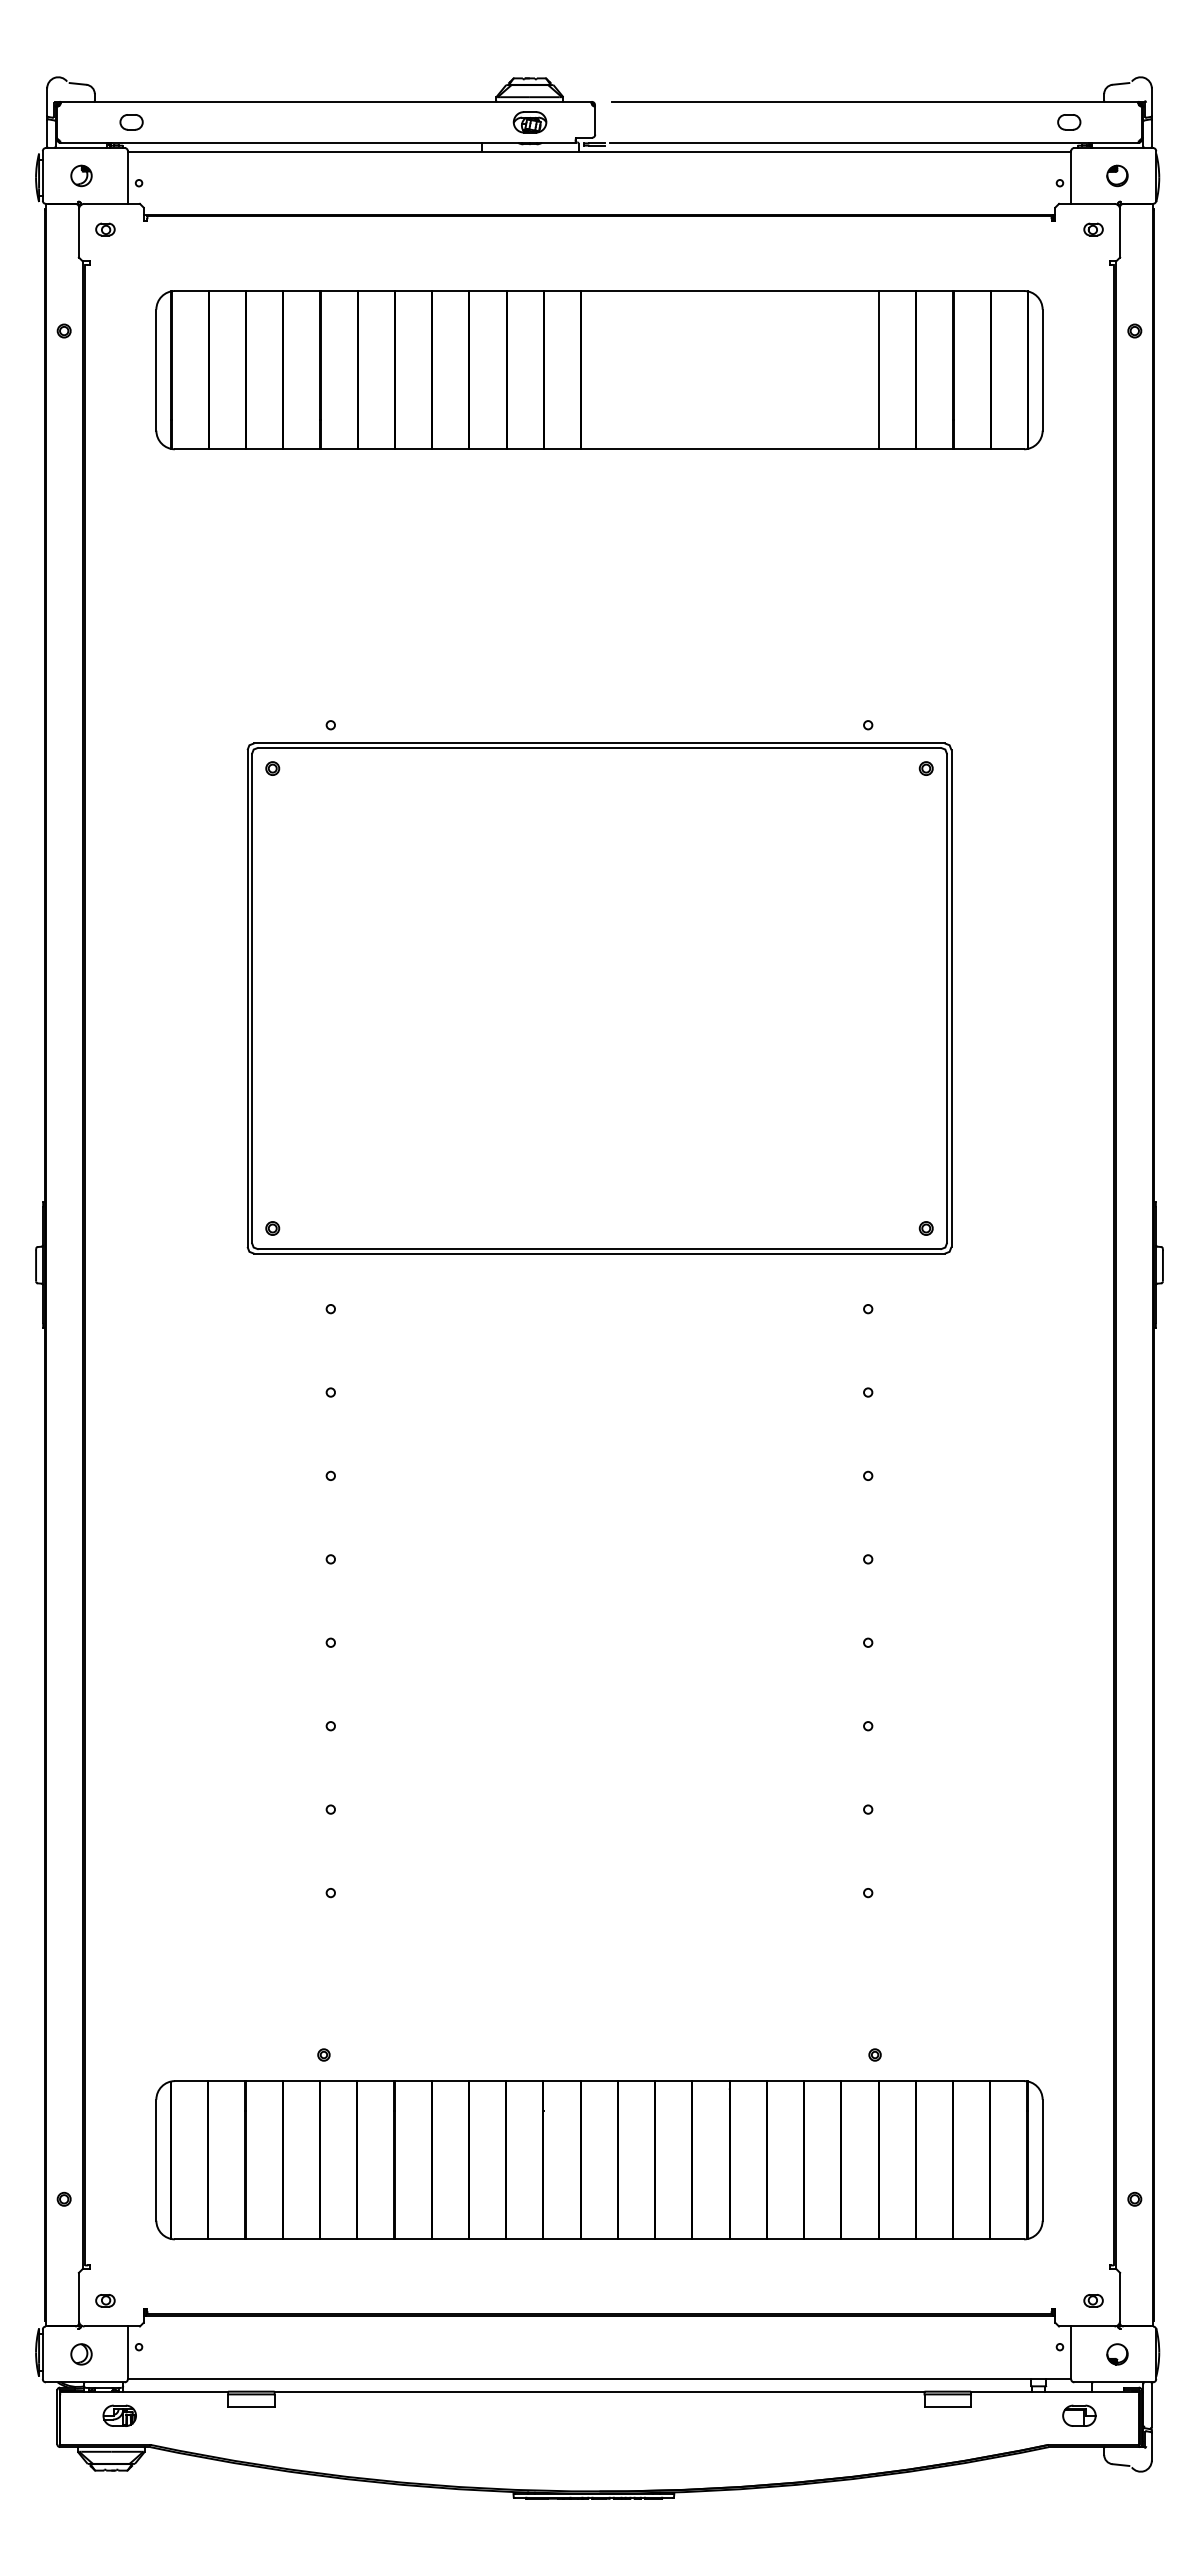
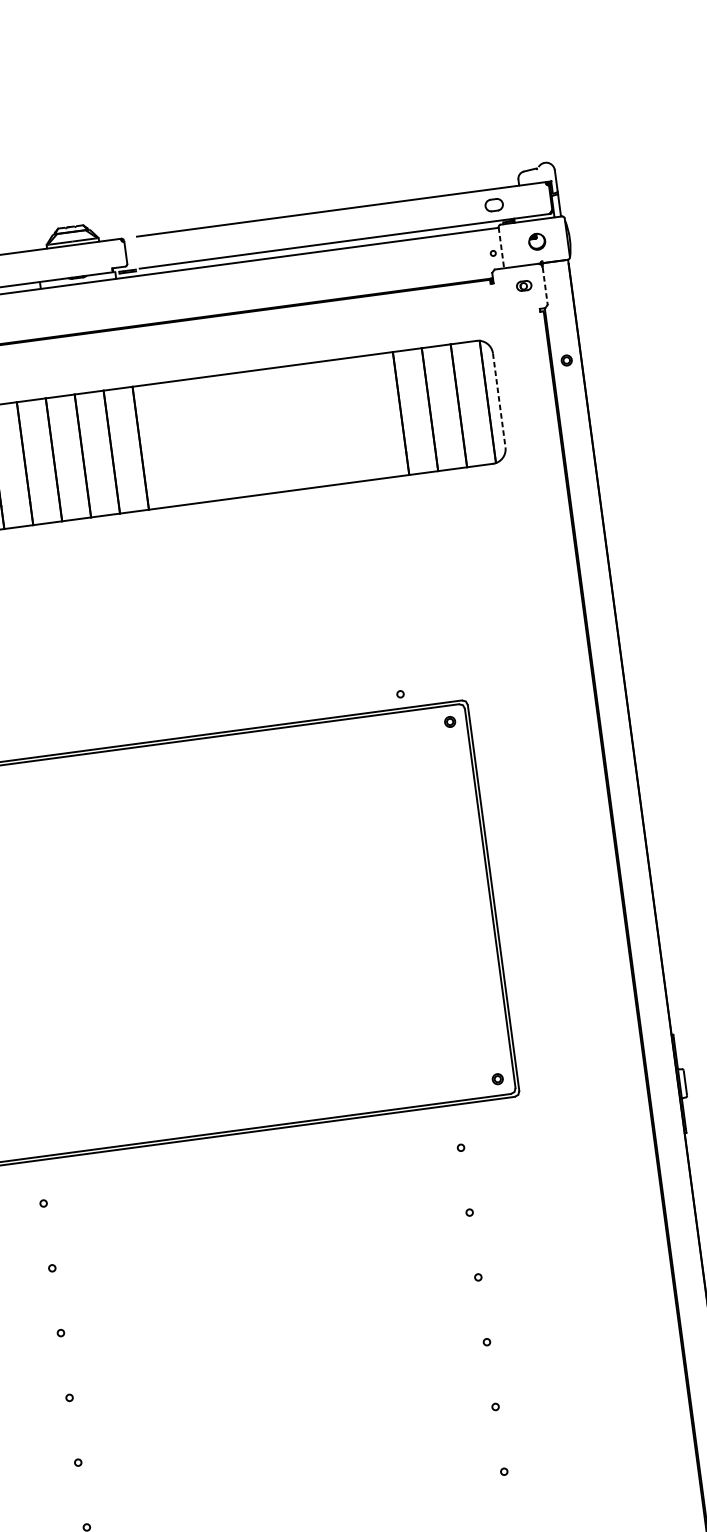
part: (529, 122) -> (74, 261), removed
line: (1071, 178) -> (501, 248), solid -> dashed
line: (1120, 233) -> (545, 286), solid -> dashed
line: (879, 370) -> (372, 417), removed
line: (1042, 370) -> (499, 400), solid -> dashed

